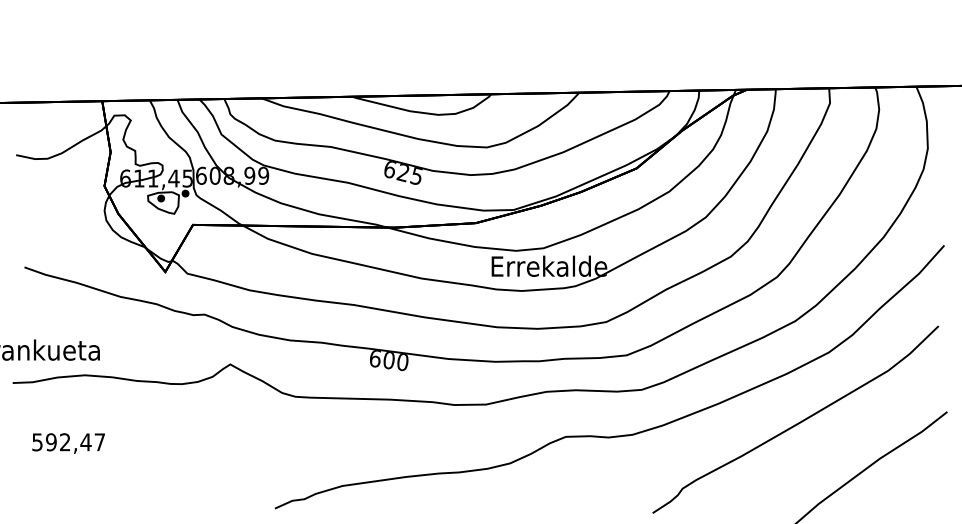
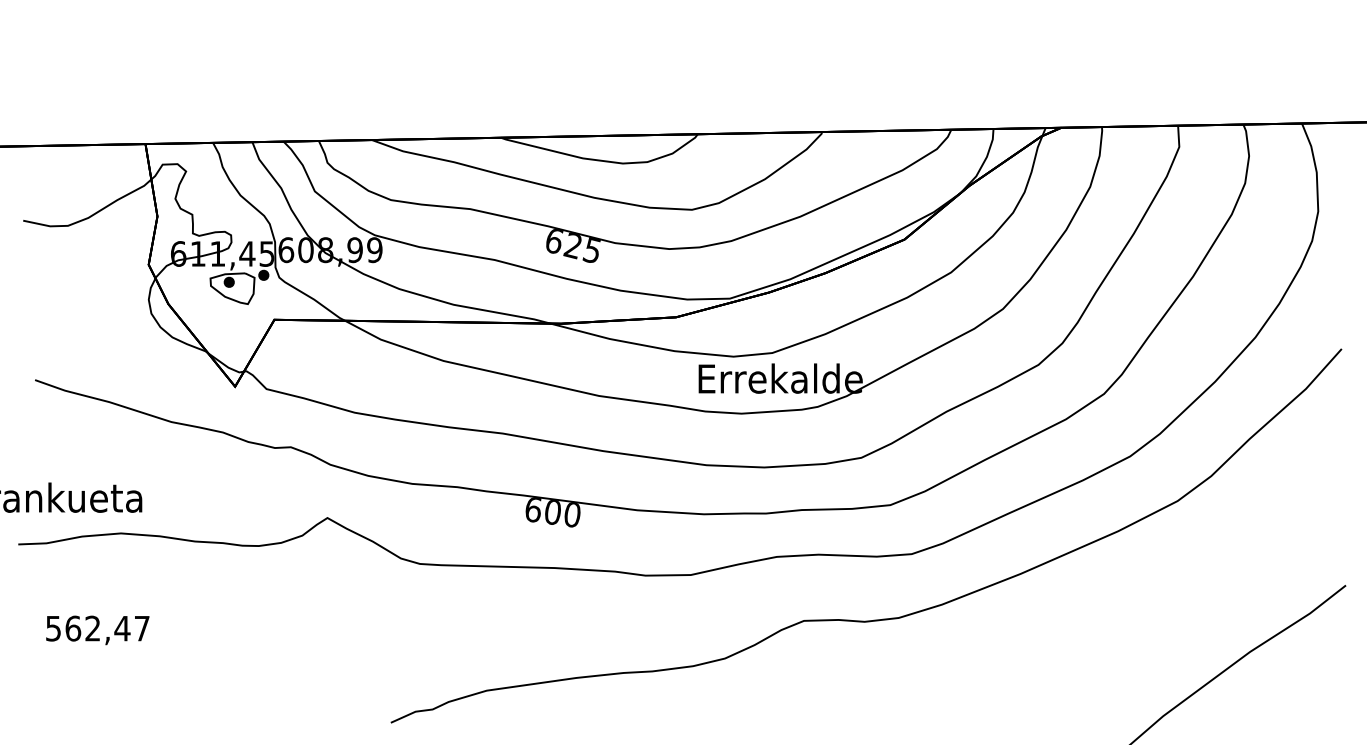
curve: (797, 423) -> (1133, 601), removed
text: (51, 442) -> (73, 628), 592,47 -> 562,47

